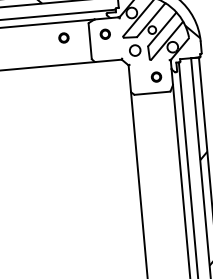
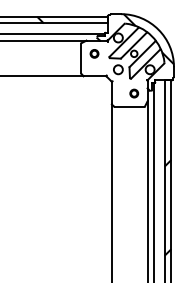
part: (63, 37) -> (59, 53), removed

